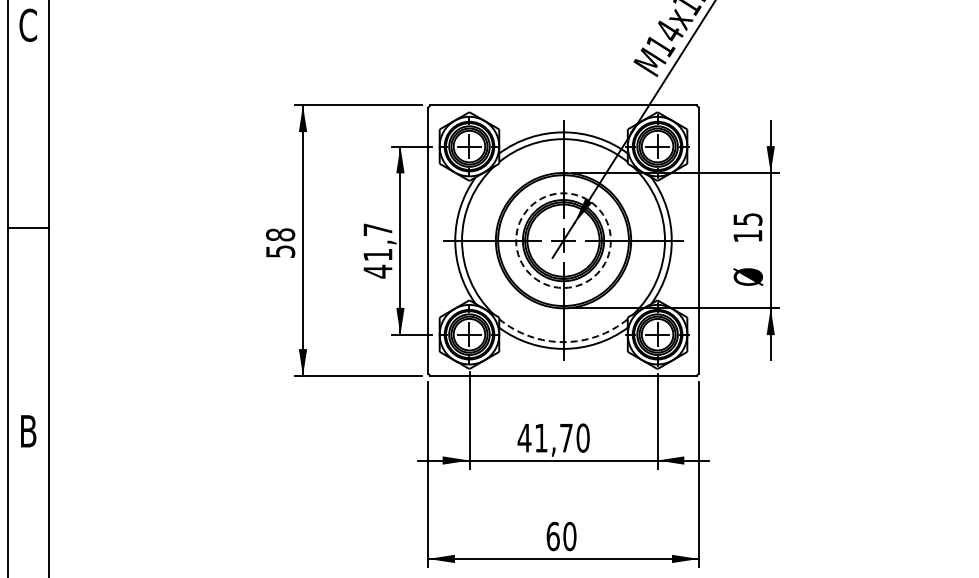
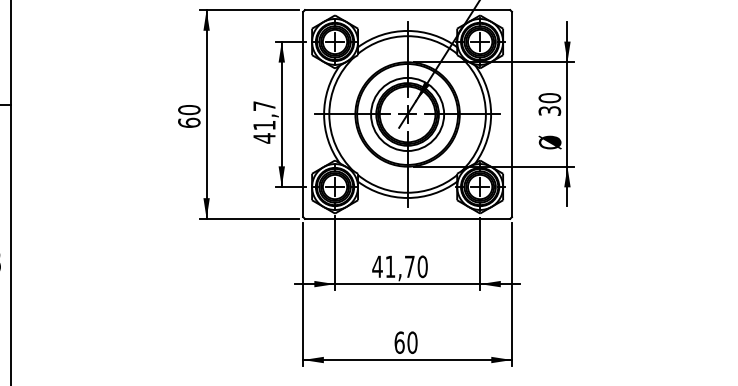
text: (747, 227) -> (549, 104), 15 -> 30
circle: (563, 240) -> (407, 114), dashed -> solid
text: (280, 243) -> (189, 116), 58 -> 60
arc: (563, 342) -> (407, 193), dashed -> solid

